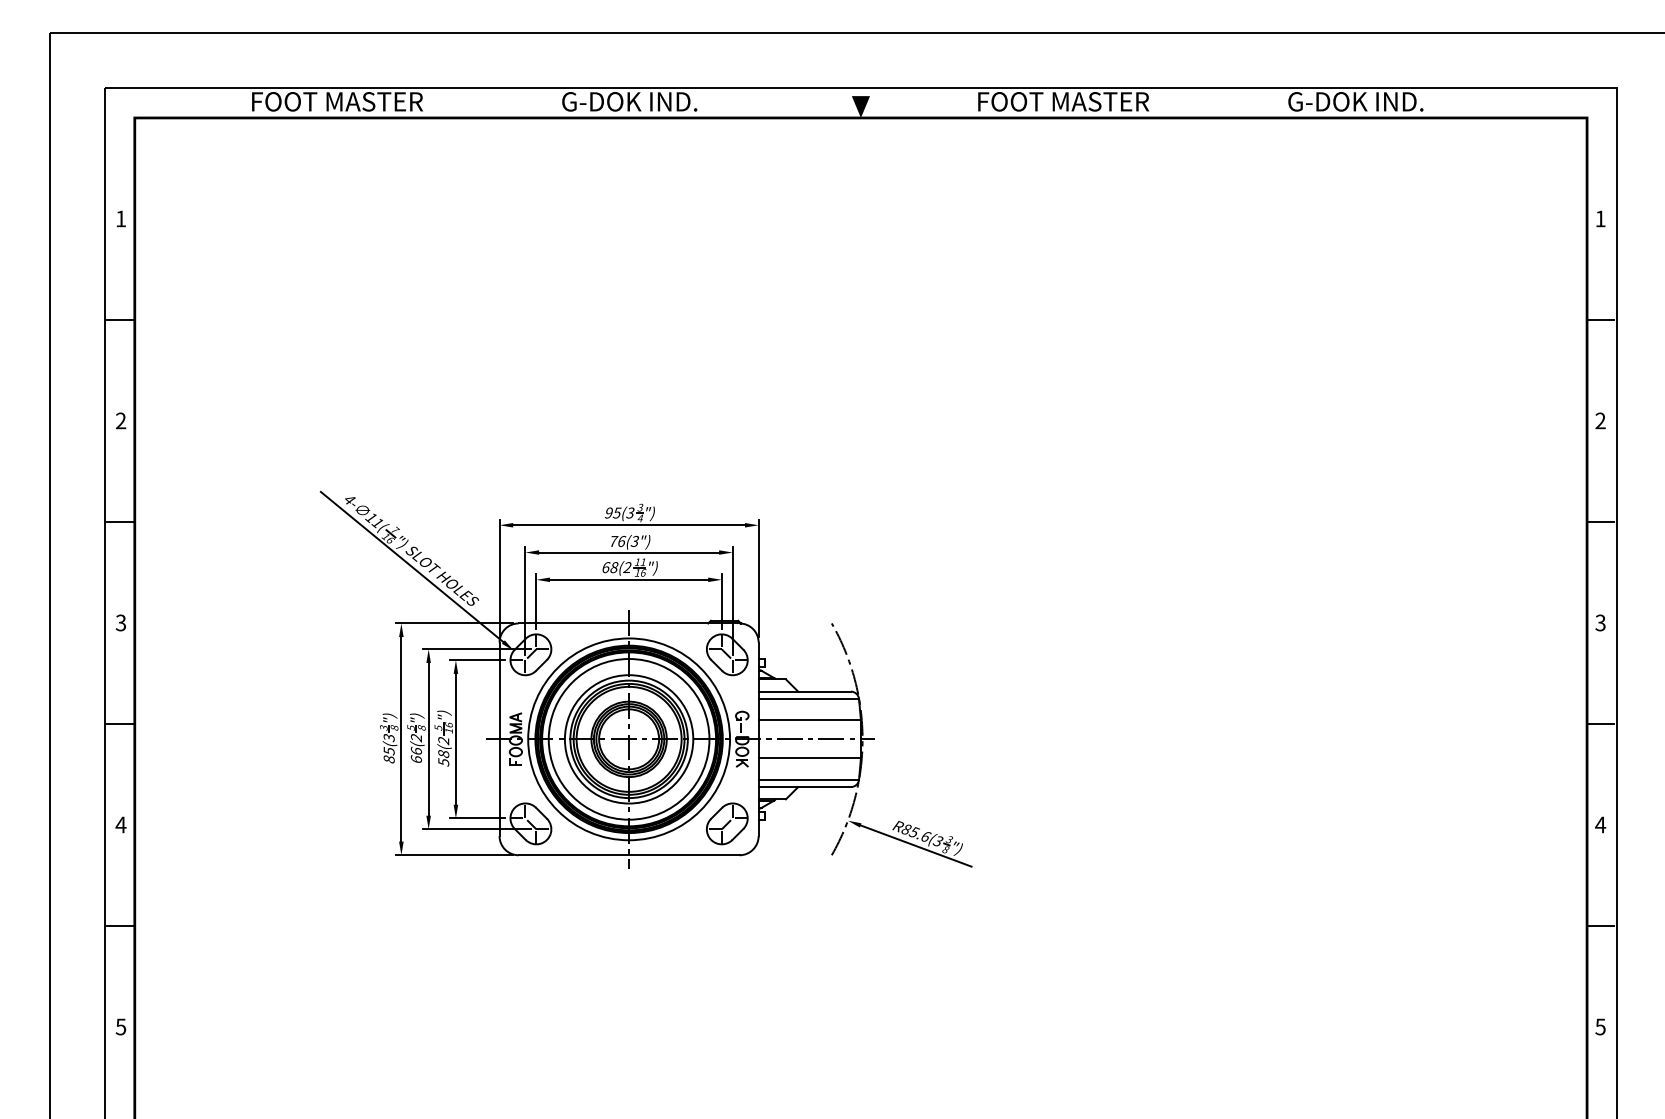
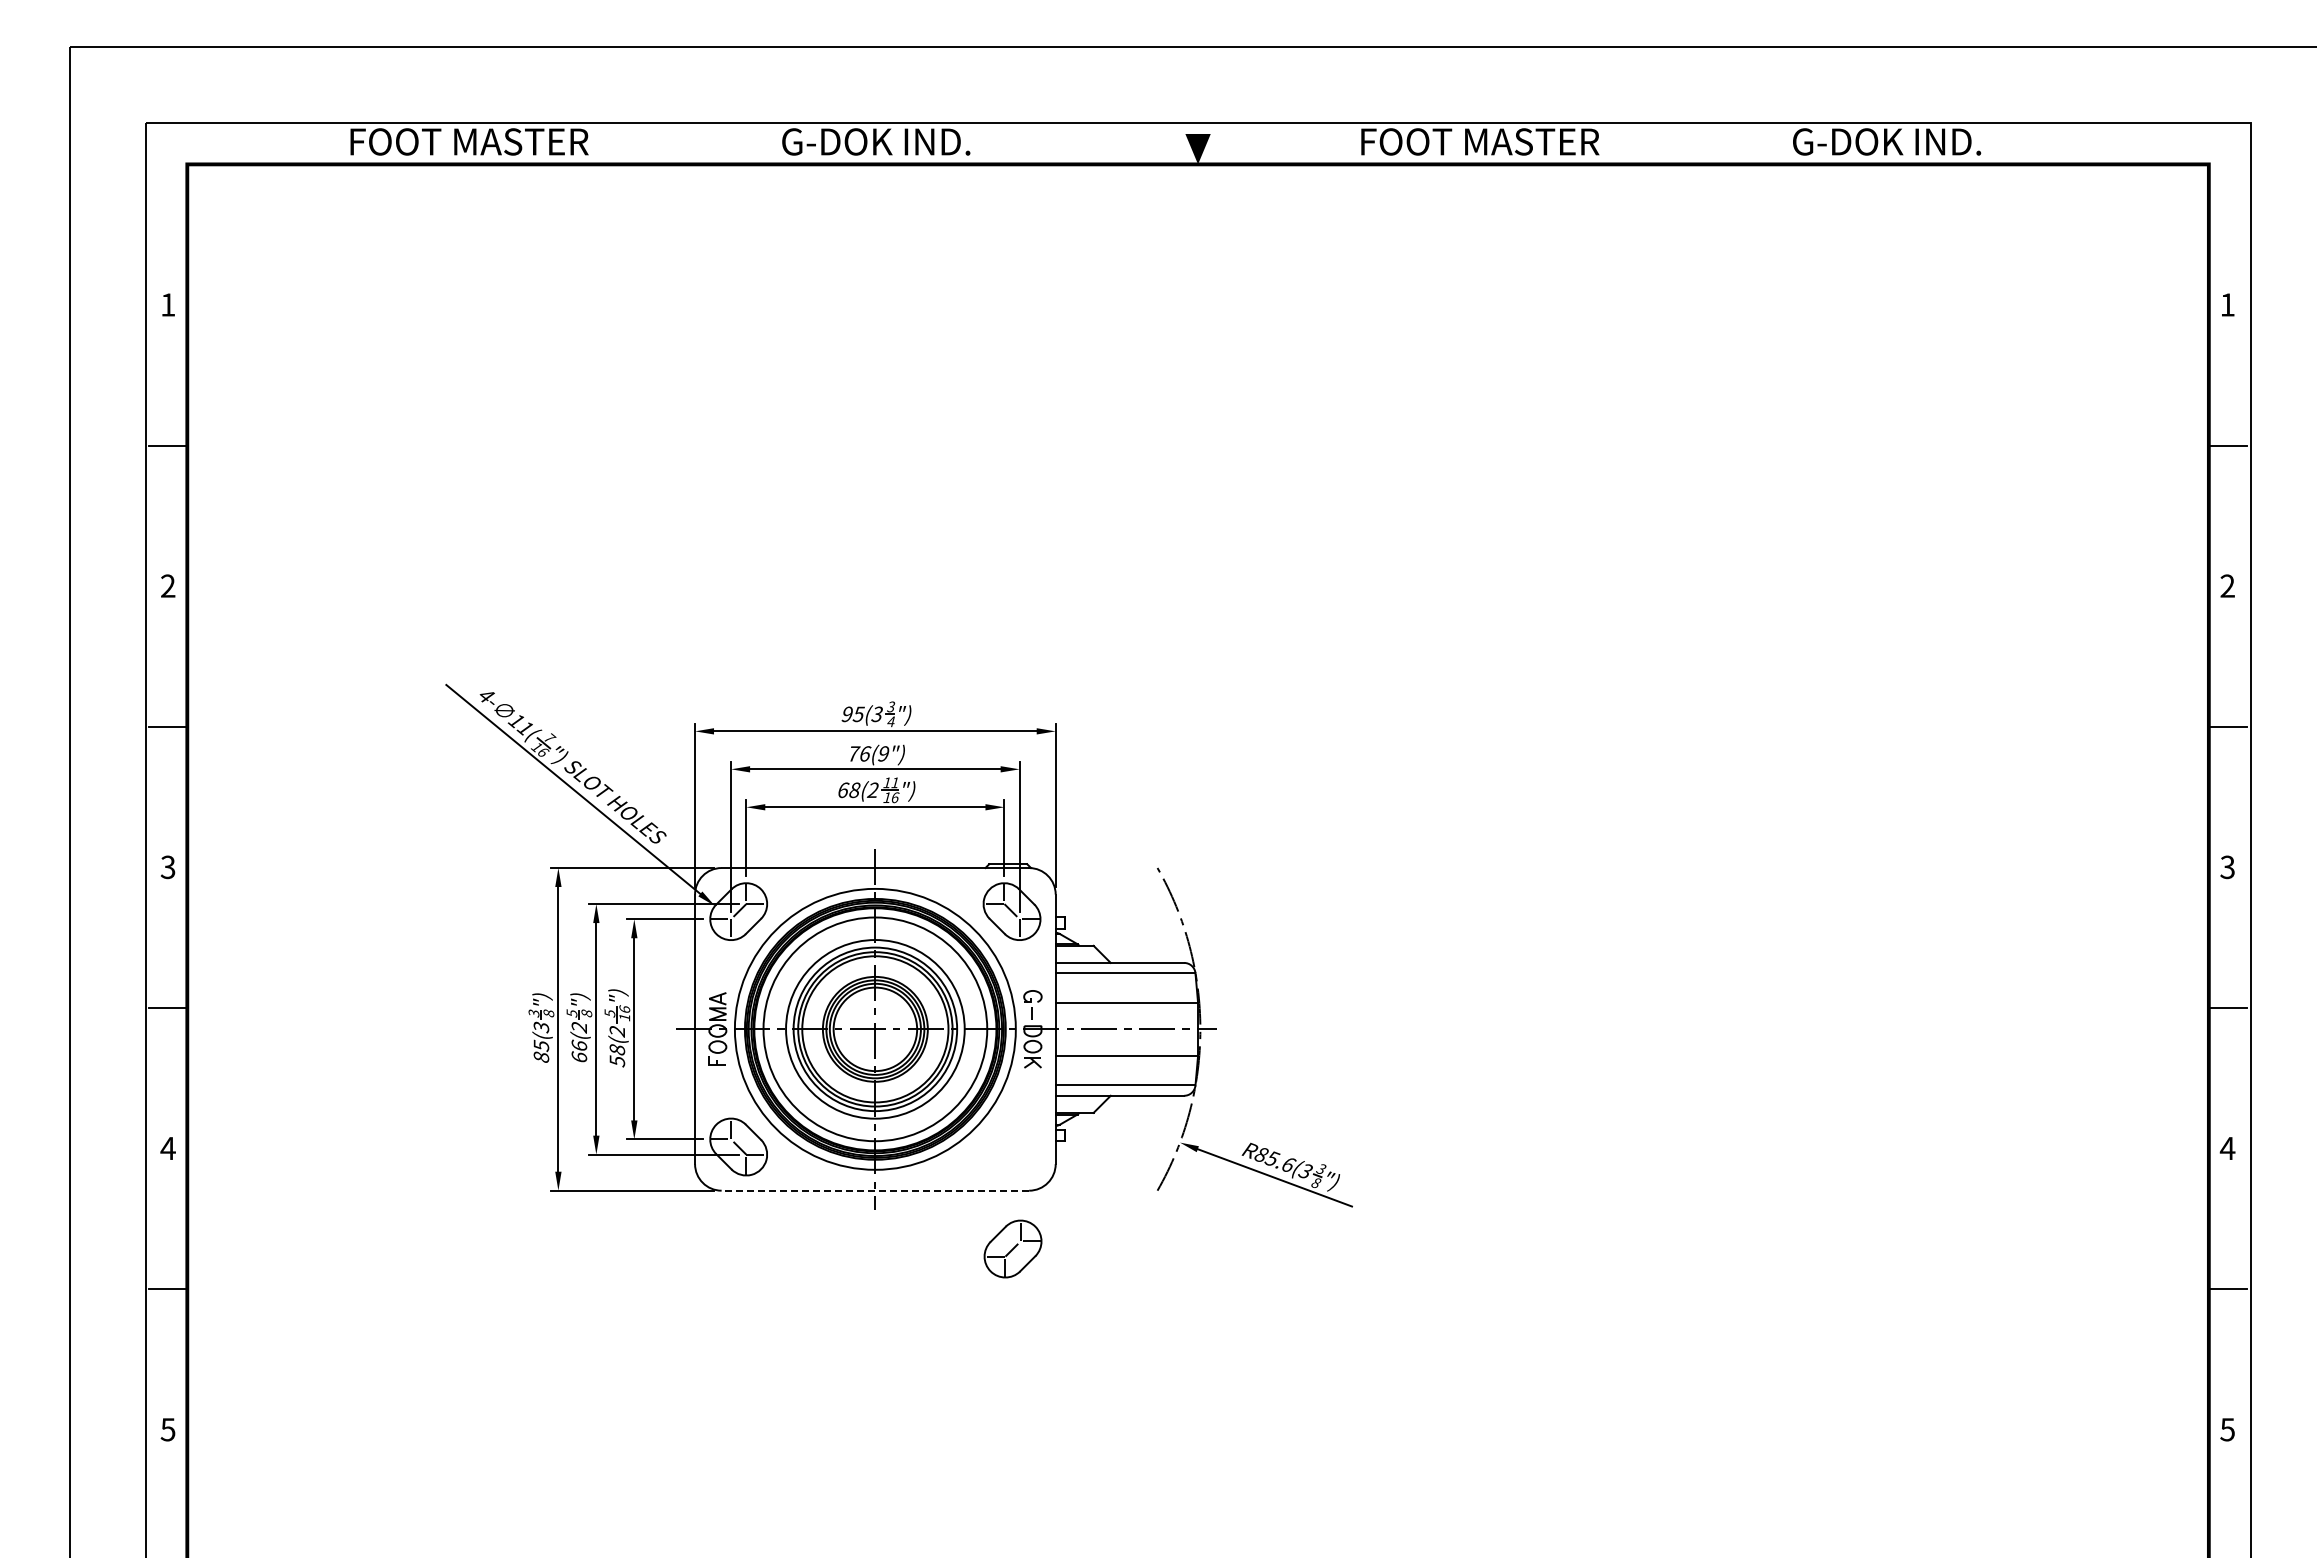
text: (634, 541) -> (883, 753), 76(3") -> 76(9")
part: (726, 823) -> (1012, 1248), moved
line: (629, 855) -> (875, 1190), solid -> dashed

